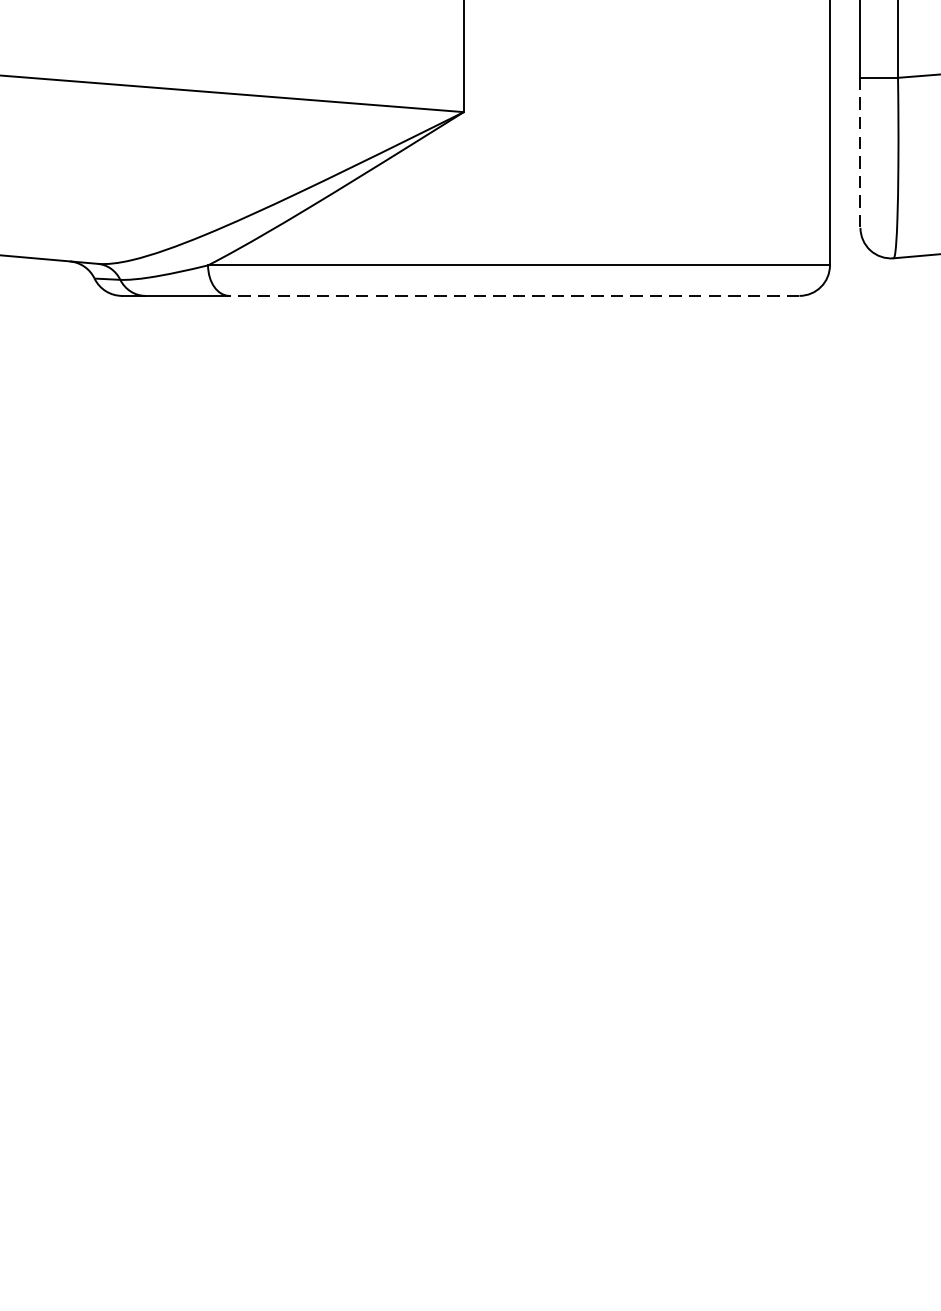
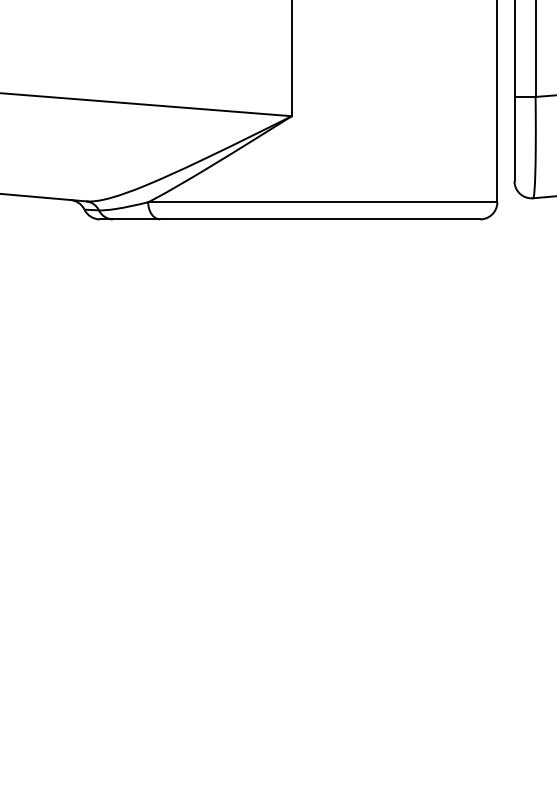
line: (860, 153) -> (514, 139), dashed -> solid
line: (513, 296) -> (319, 219), dashed -> solid

